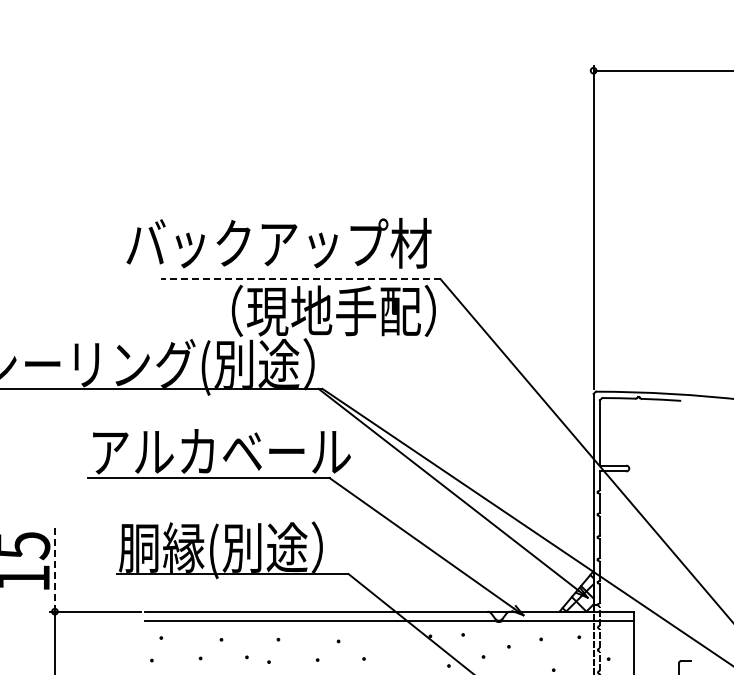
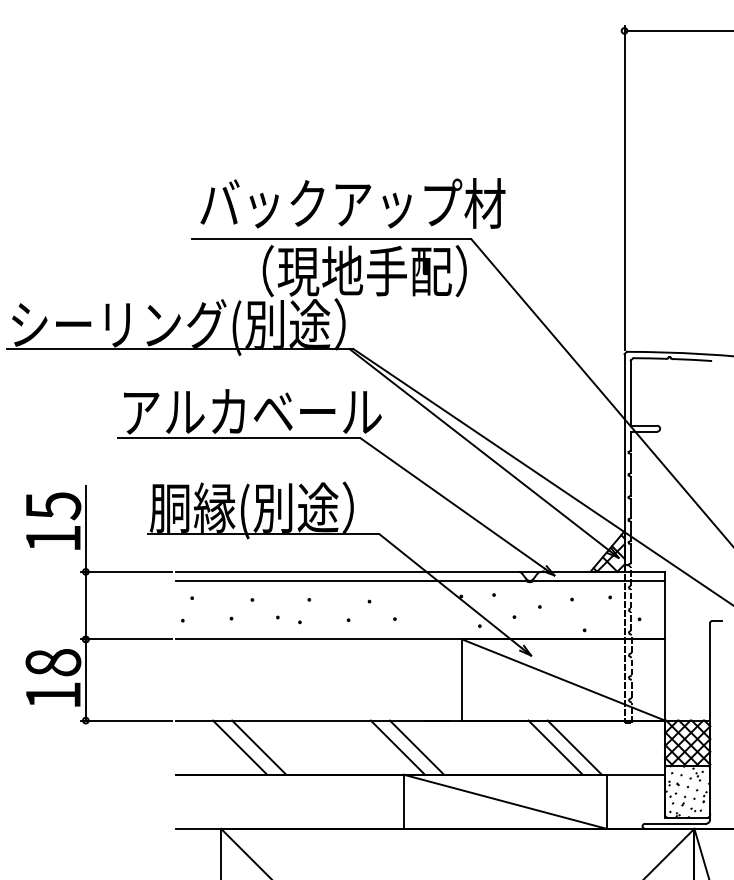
text: (278, 243) -> (352, 203), moved
line: (300, 279) -> (331, 239), dashed -> solid
line: (54, 568) -> (85, 528), dashed -> solid

